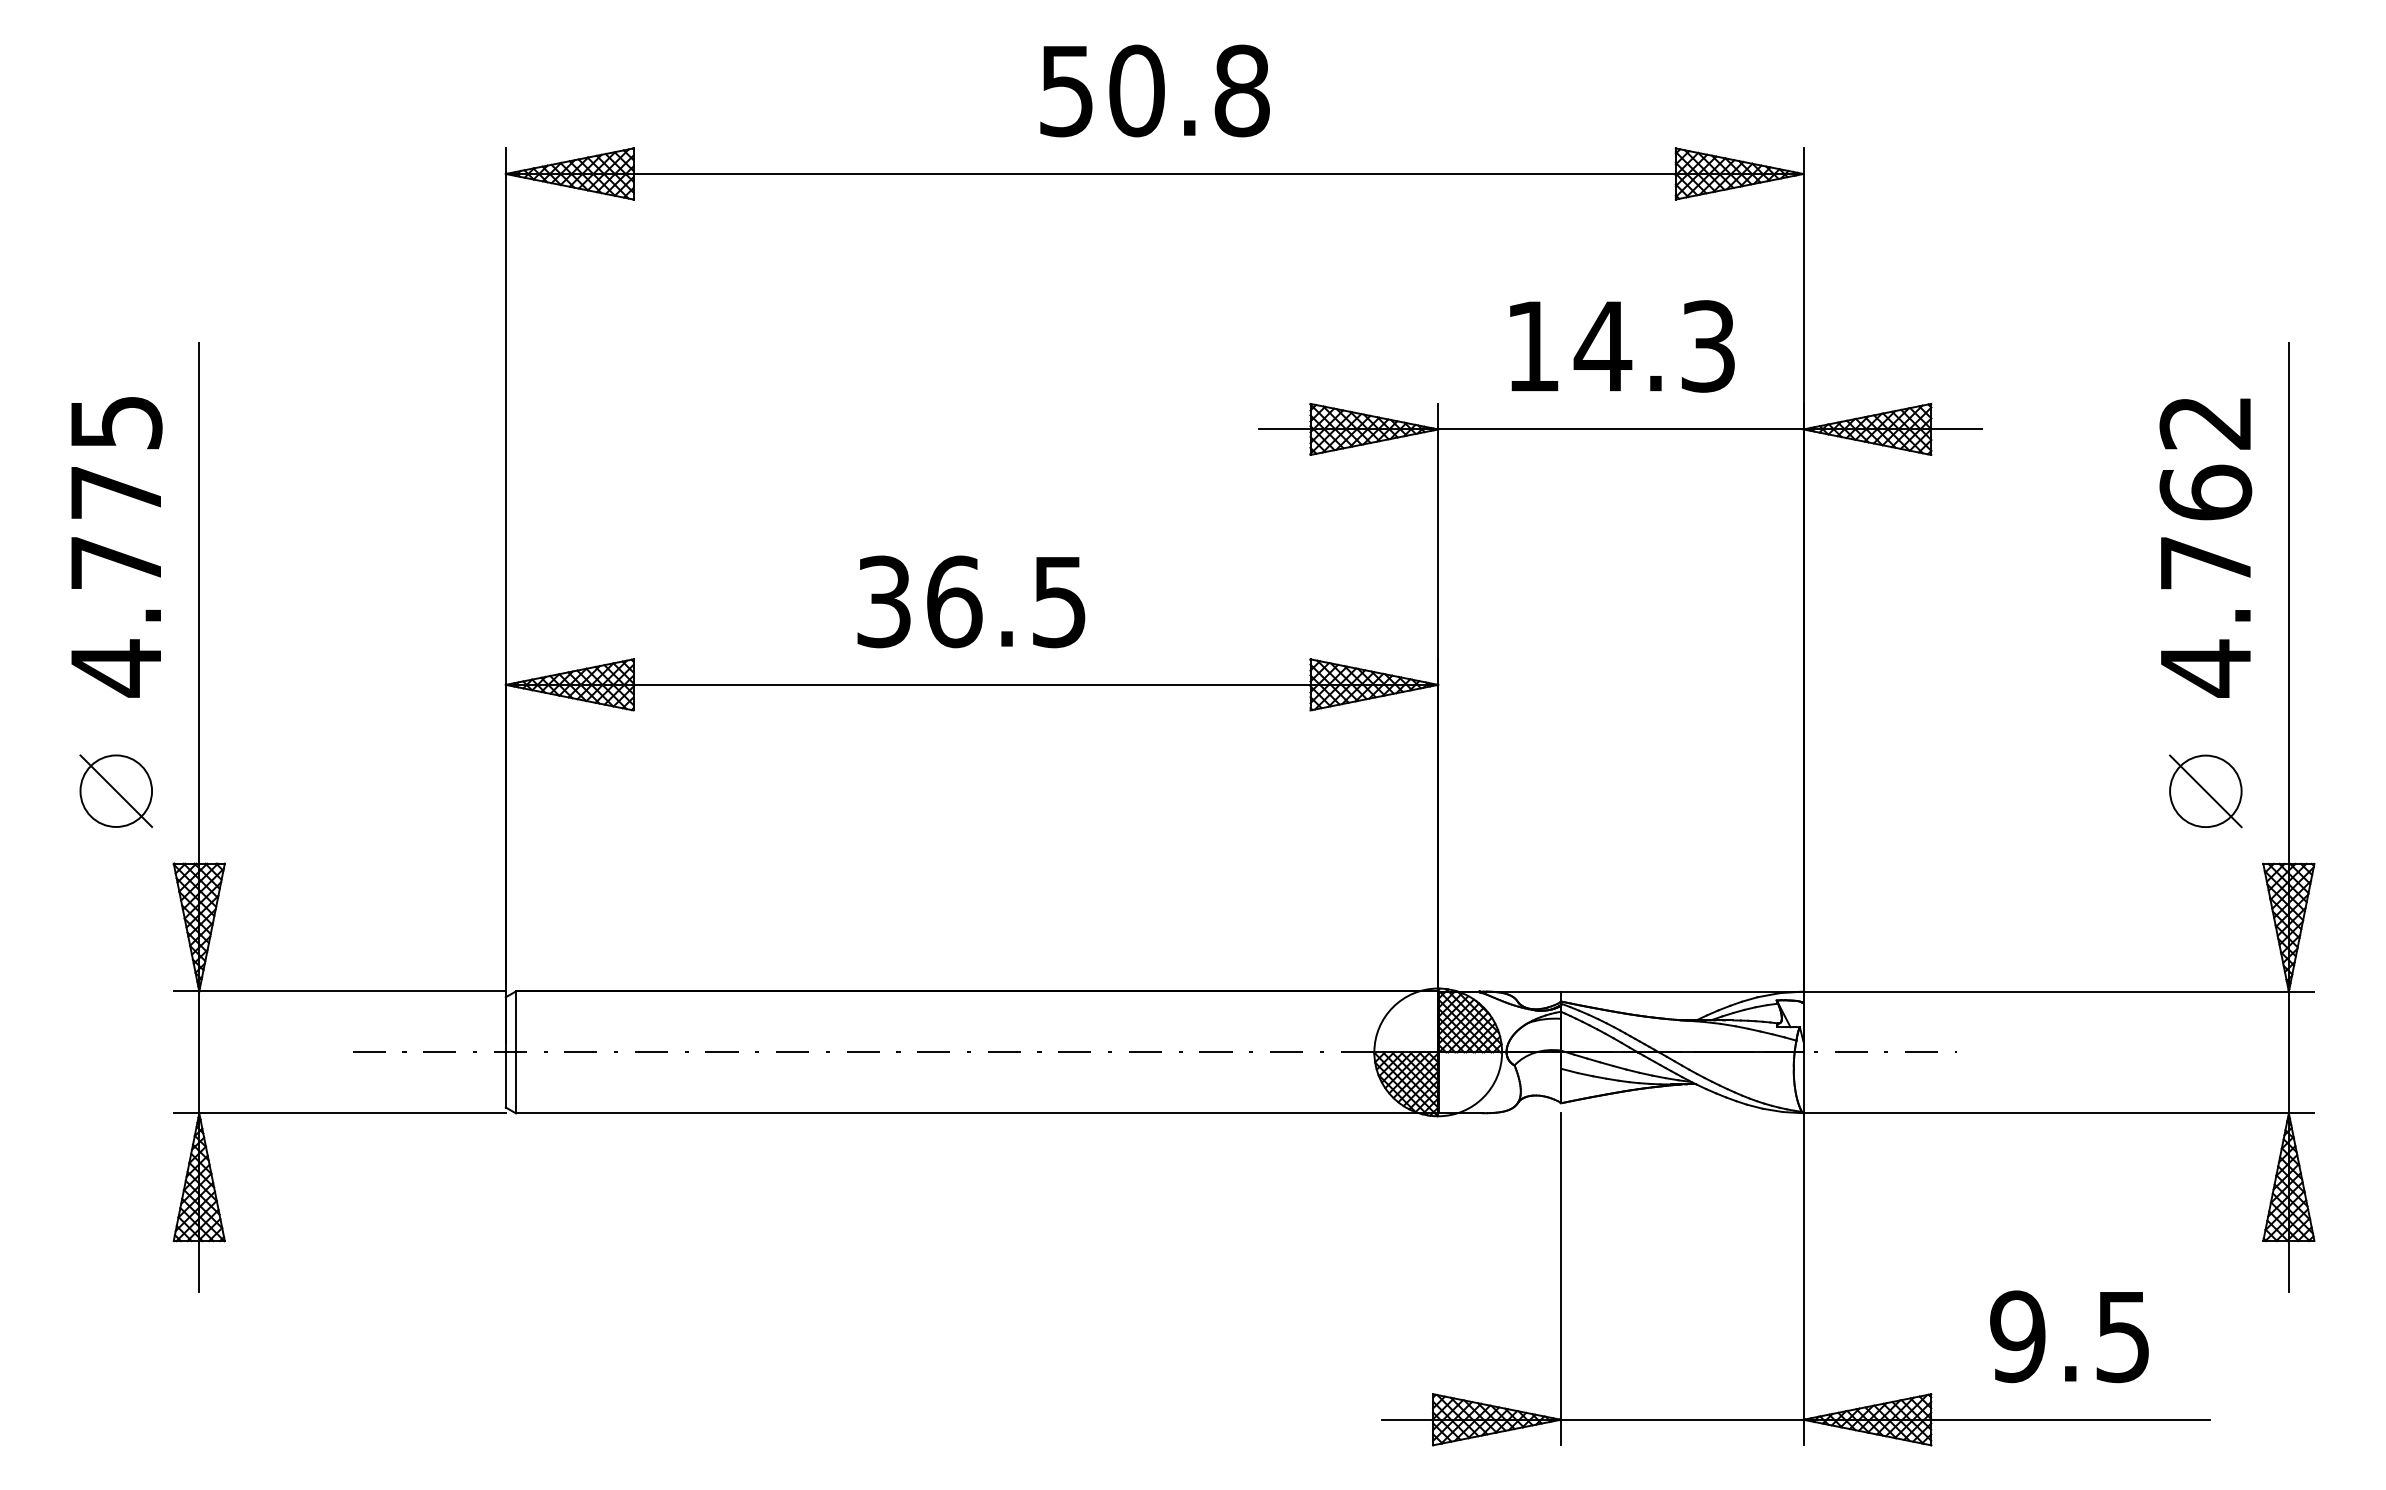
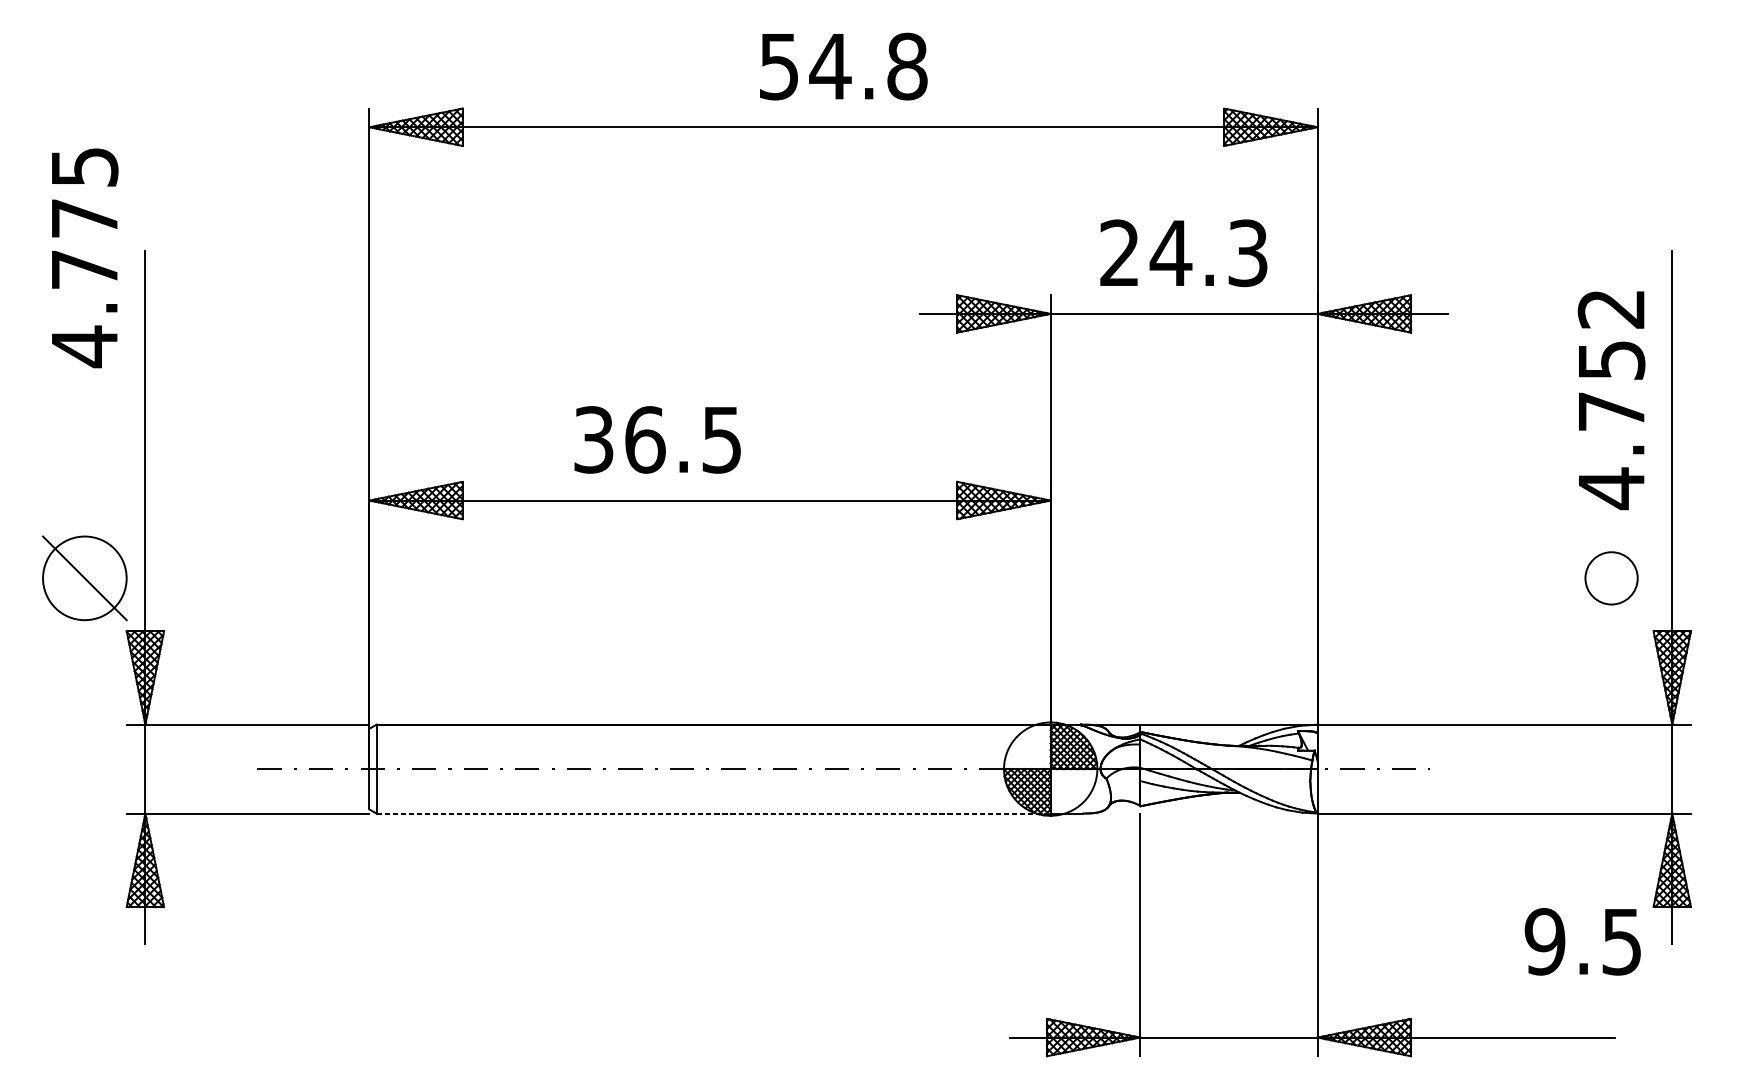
text: (1136, 90) -> (830, 66), 50.8 -> 54.8
text: (1532, 345) -> (1119, 252), 14.3 -> 24.3
text: (2205, 492) -> (1611, 359), 4.762 -> 4.752
text: (116, 547) -> (84, 258), moved
text: (971, 601) -> (657, 439), moved
part: (115, 790) -> (84, 577), size x1.6
line: (2205, 791) -> (1611, 578), removed
line: (977, 1113) -> (714, 813), solid -> dashed
text: (2069, 1336) -> (1582, 941), moved

